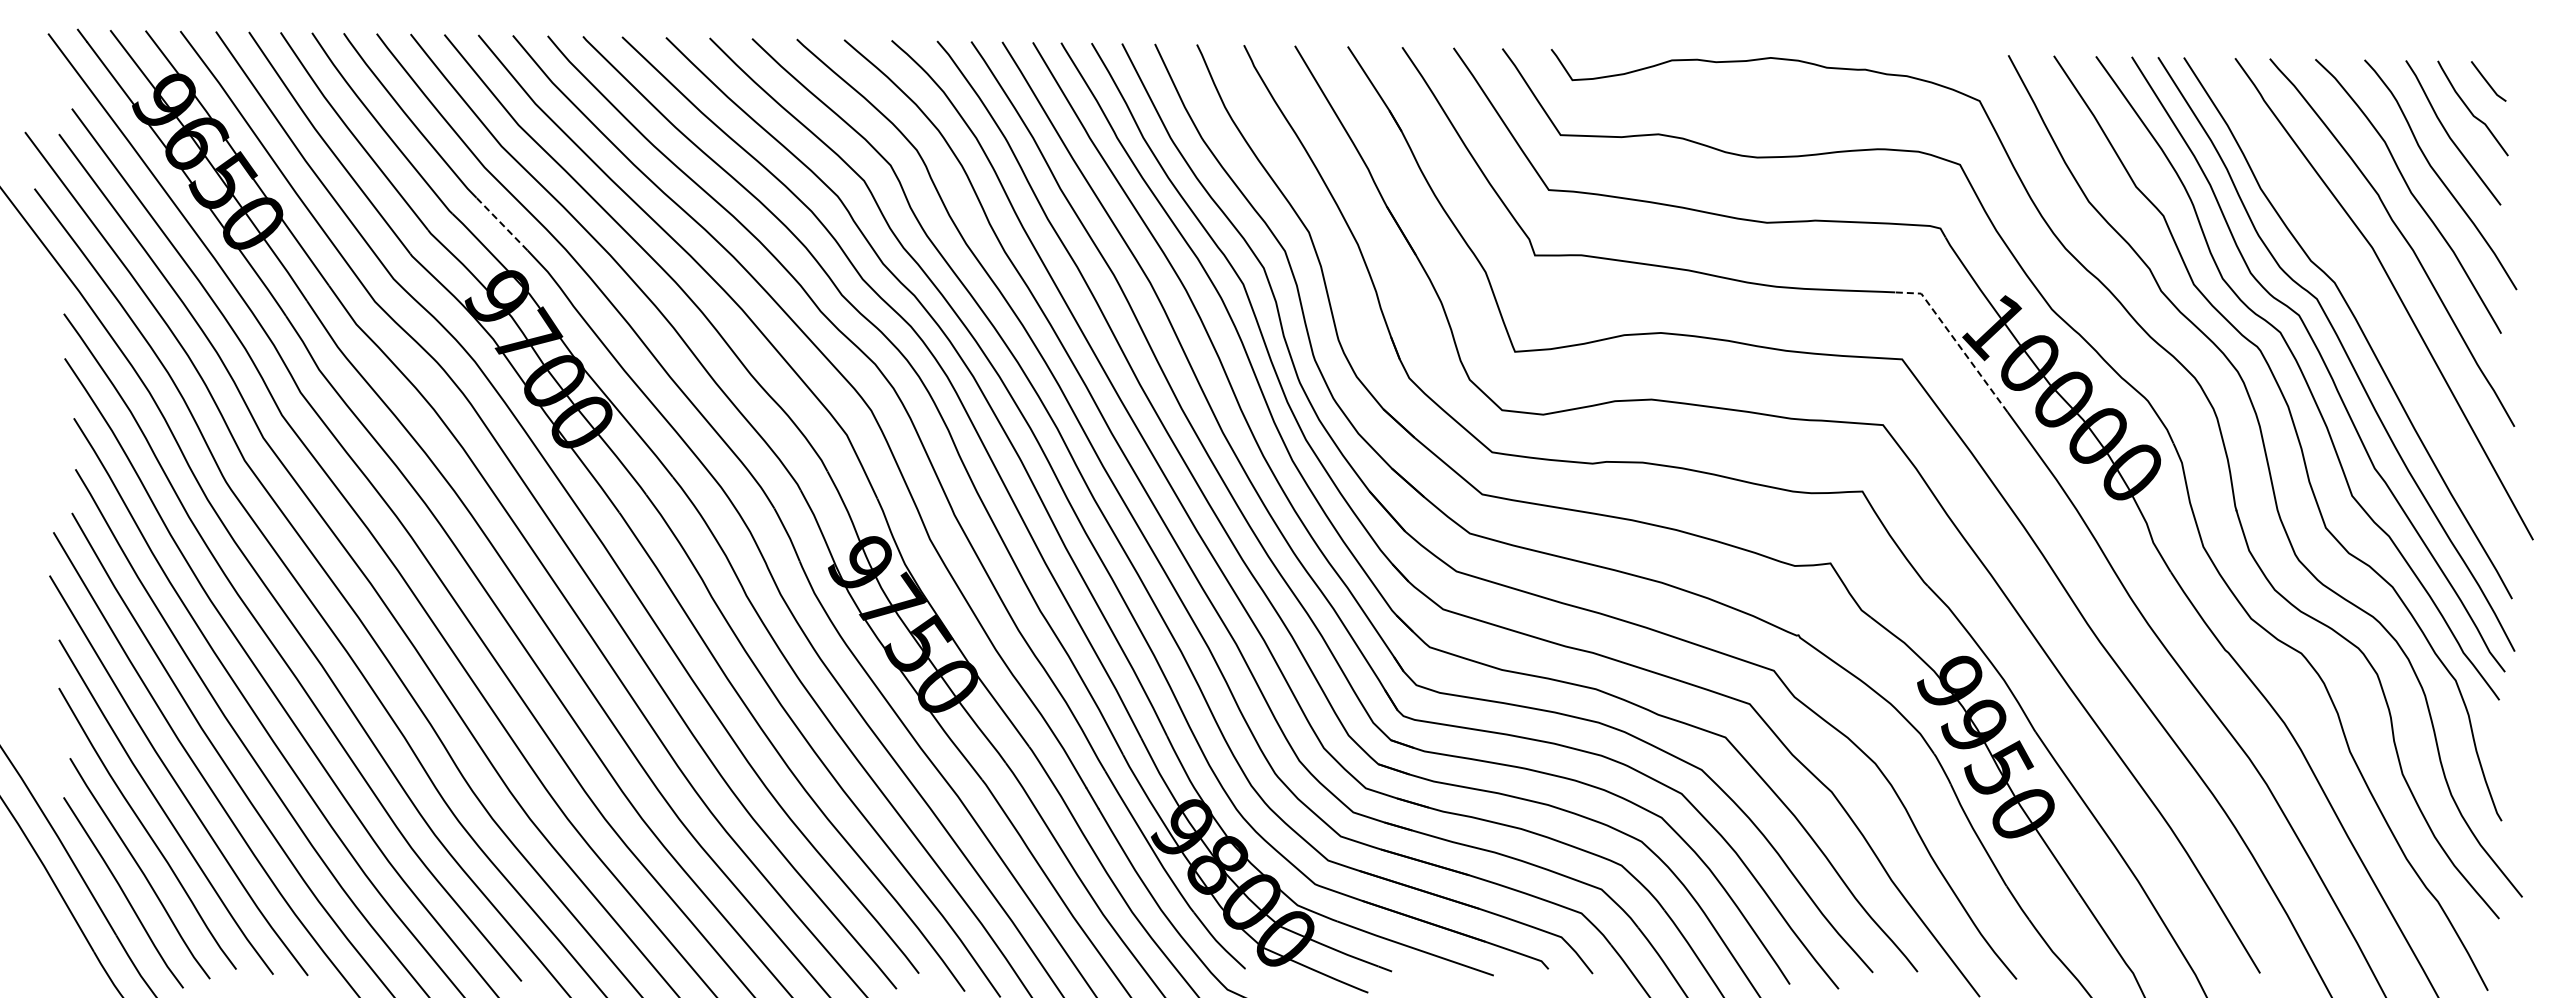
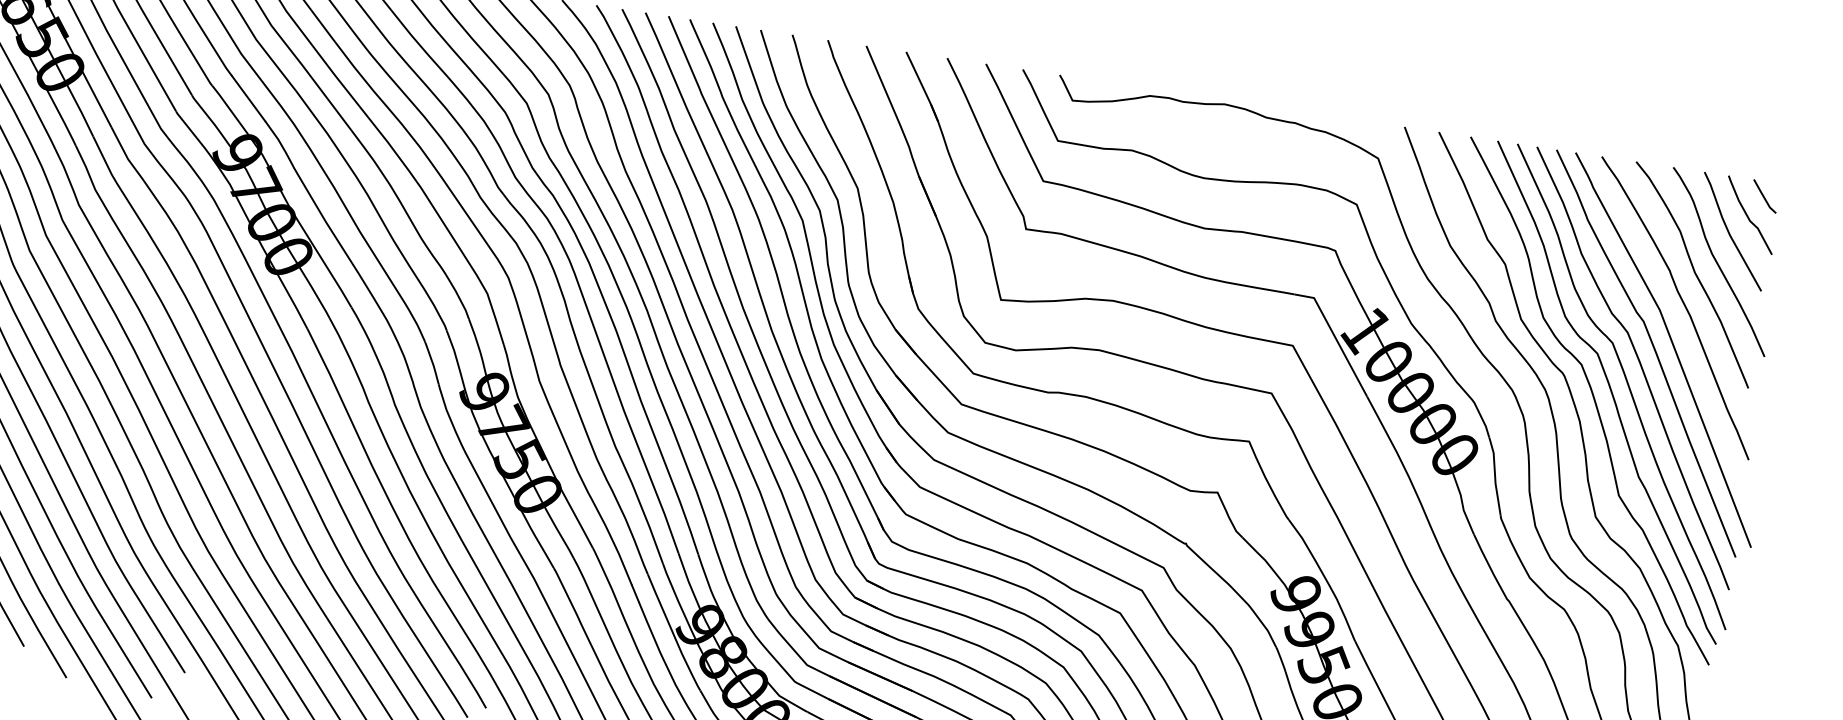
line: (502, 224) -> (248, 98), dashed -> solid
curve: (2372, 301) -> (1654, 350), added
line: (1955, 341) -> (1335, 337), dashed -> solid

